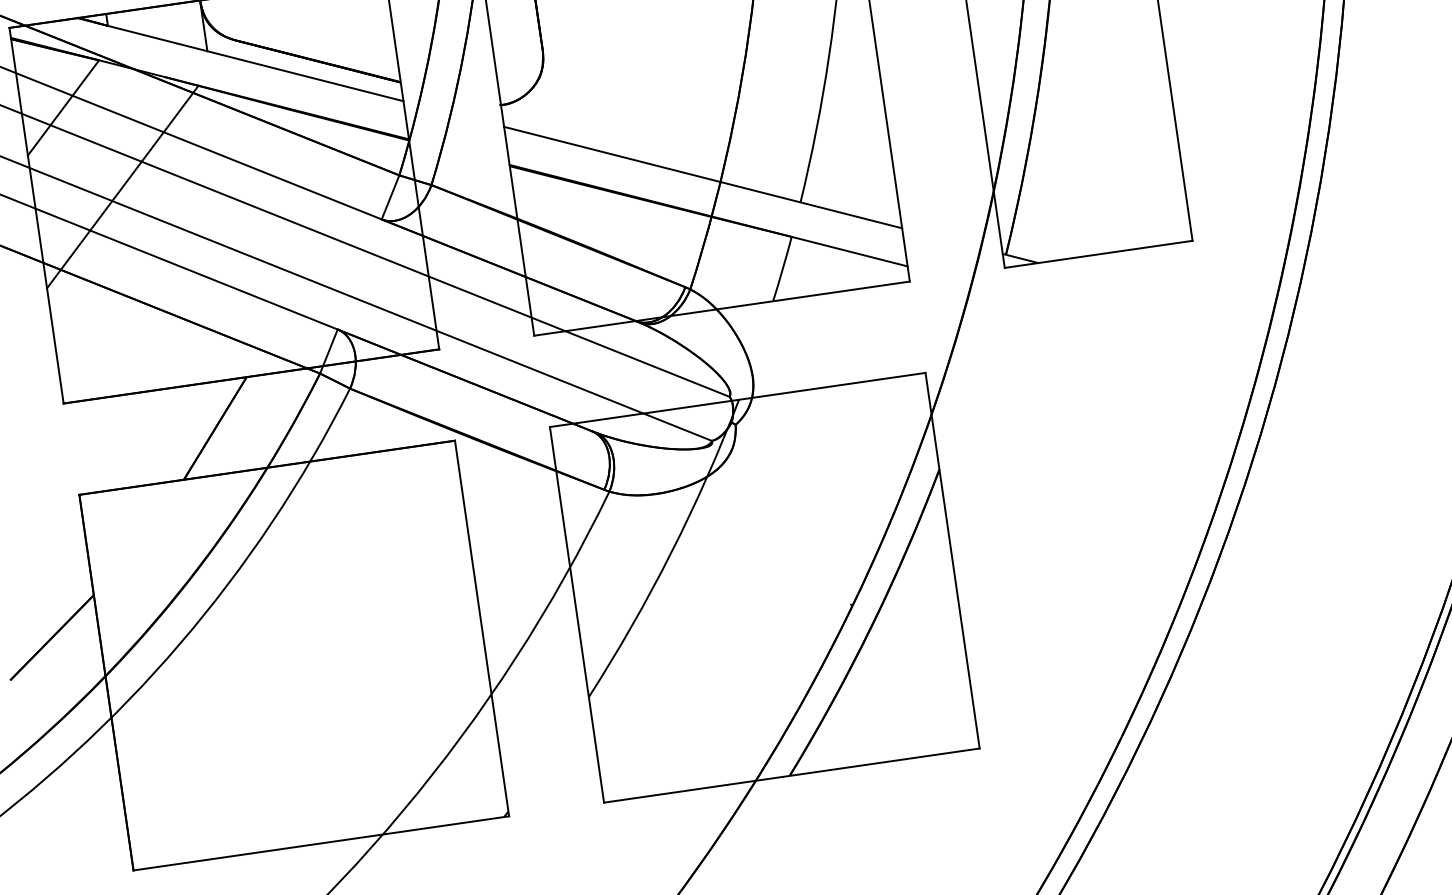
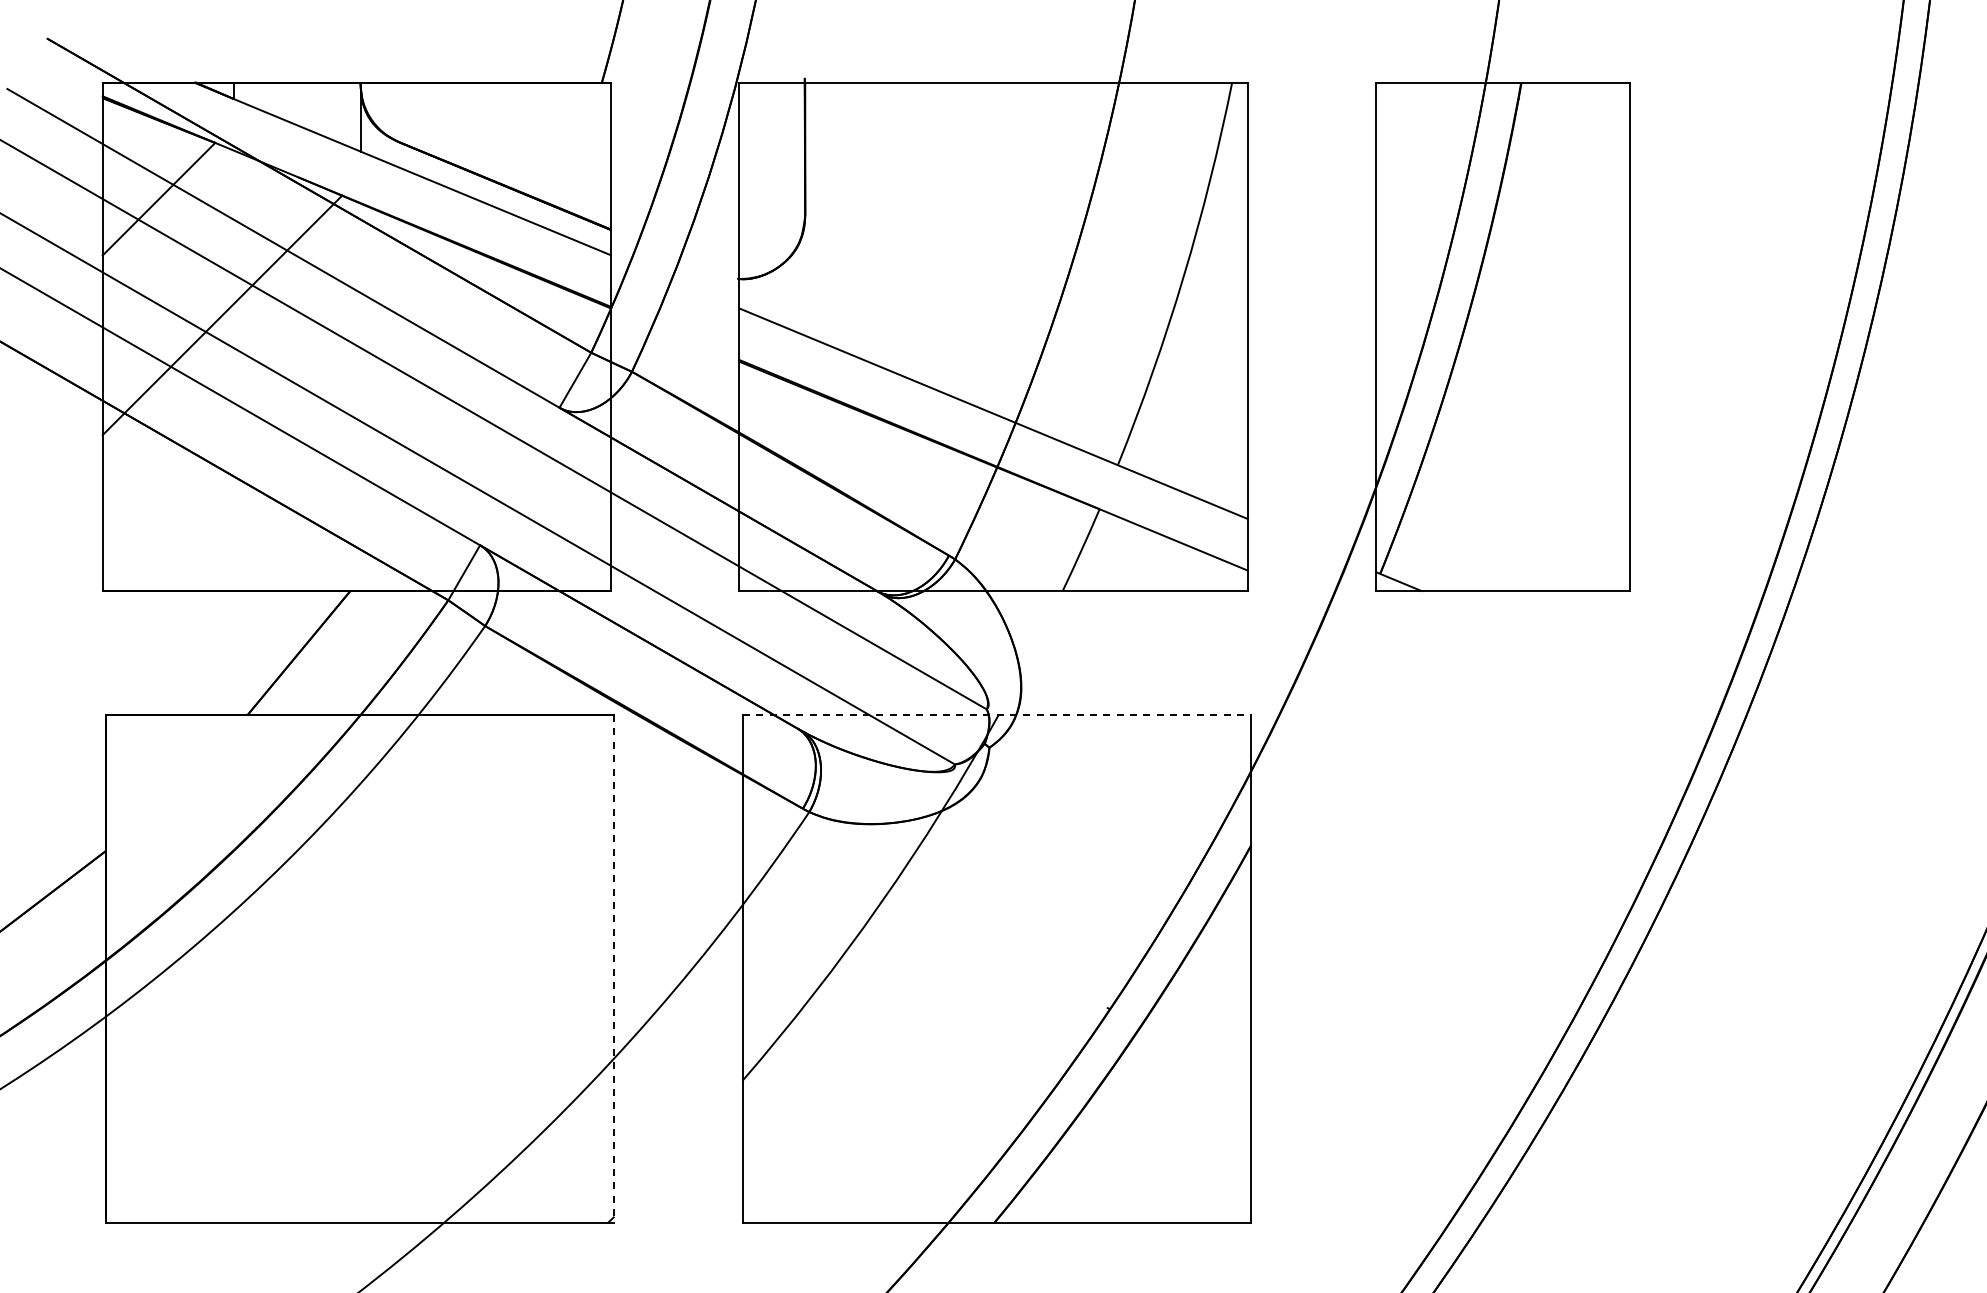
line: (738, 400) -> (997, 715), solid -> dashed
line: (482, 628) -> (614, 969), solid -> dashed

